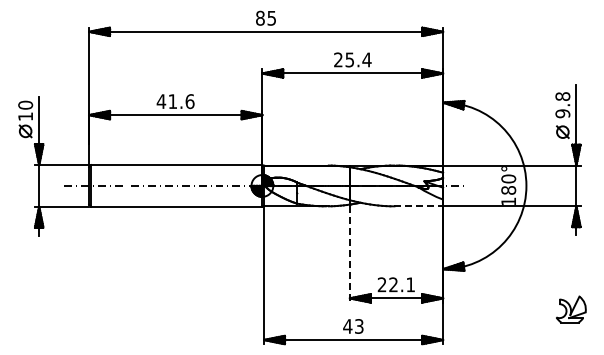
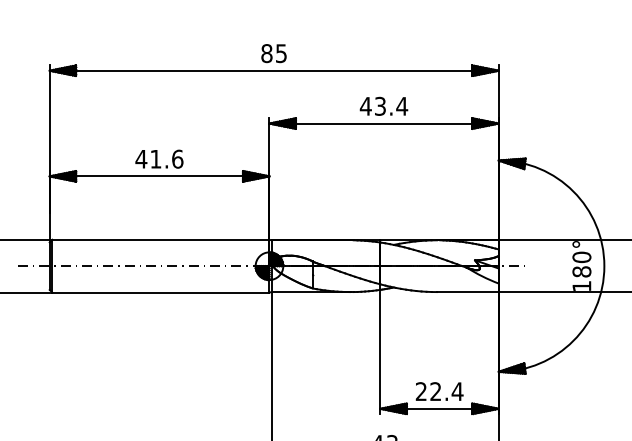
text: (343, 59) -> (372, 105), 25.4 -> 43.4
line: (419, 206) -> (468, 292), dashed -> solid
line: (349, 254) -> (379, 353), dashed -> solid
text: (410, 284) -> (457, 391), 22.1 -> 22.4

